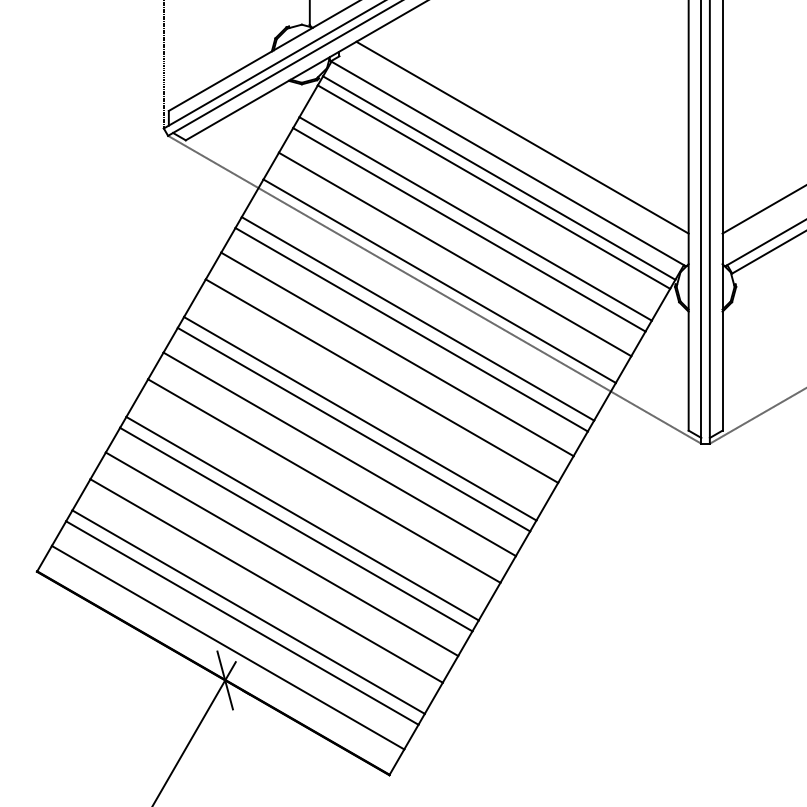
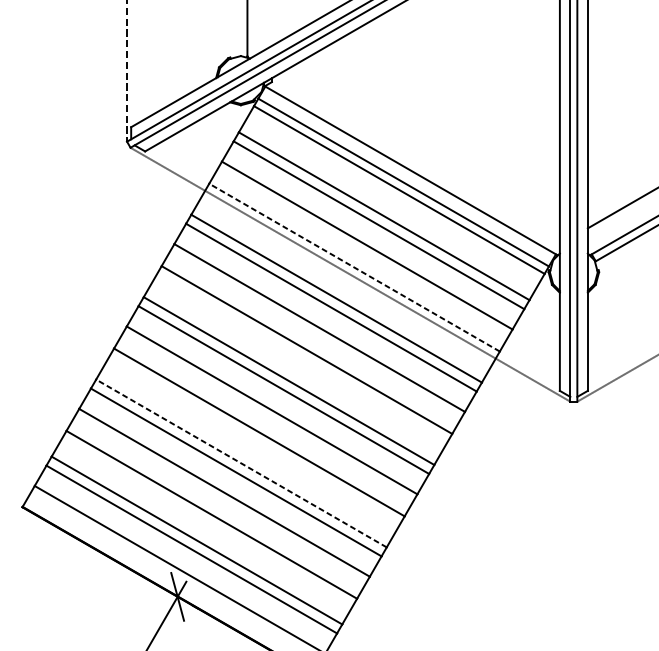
line: (522, 137) -> (422, 149), removed
line: (439, 280) -> (354, 267), solid -> dashed
line: (302, 518) -> (241, 463), solid -> dashed

